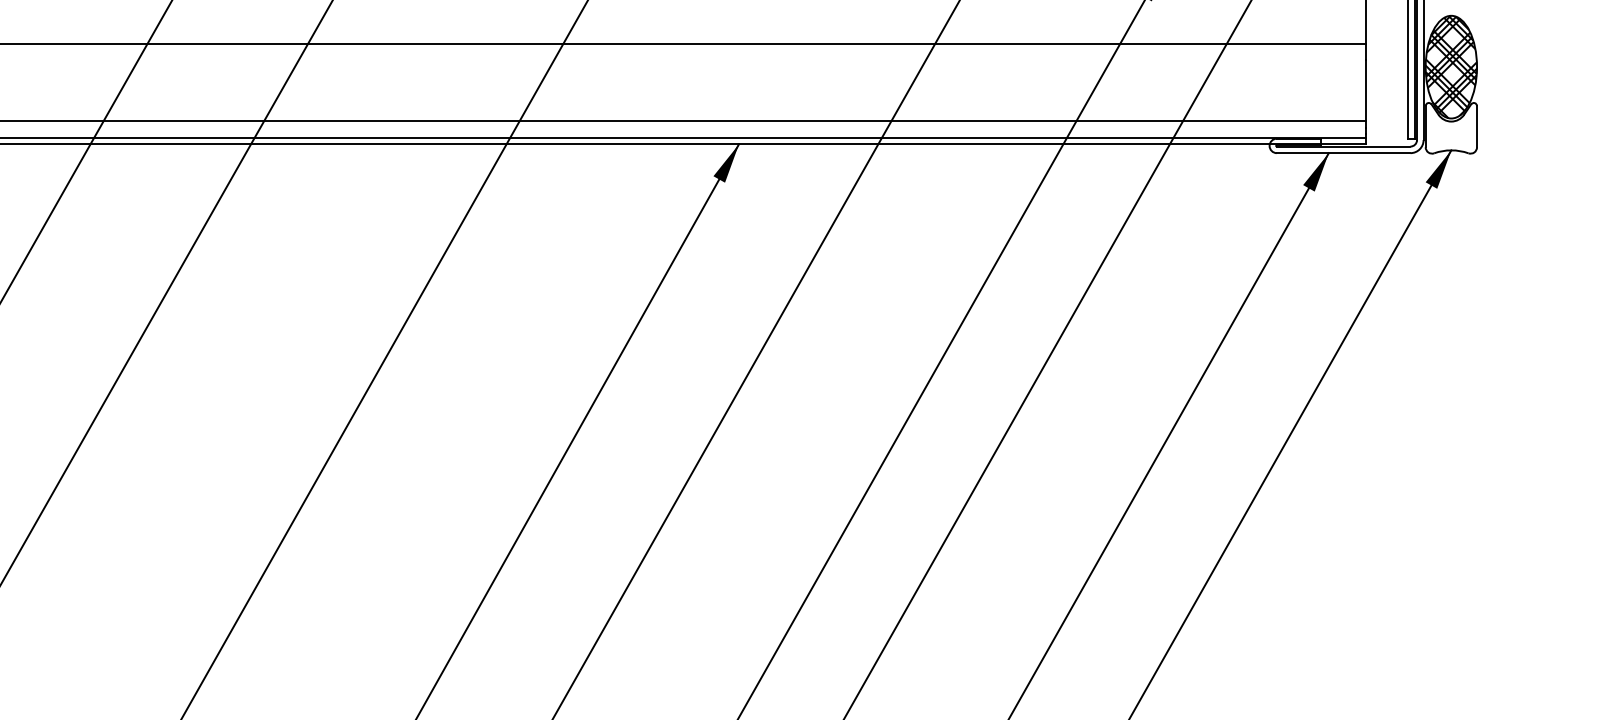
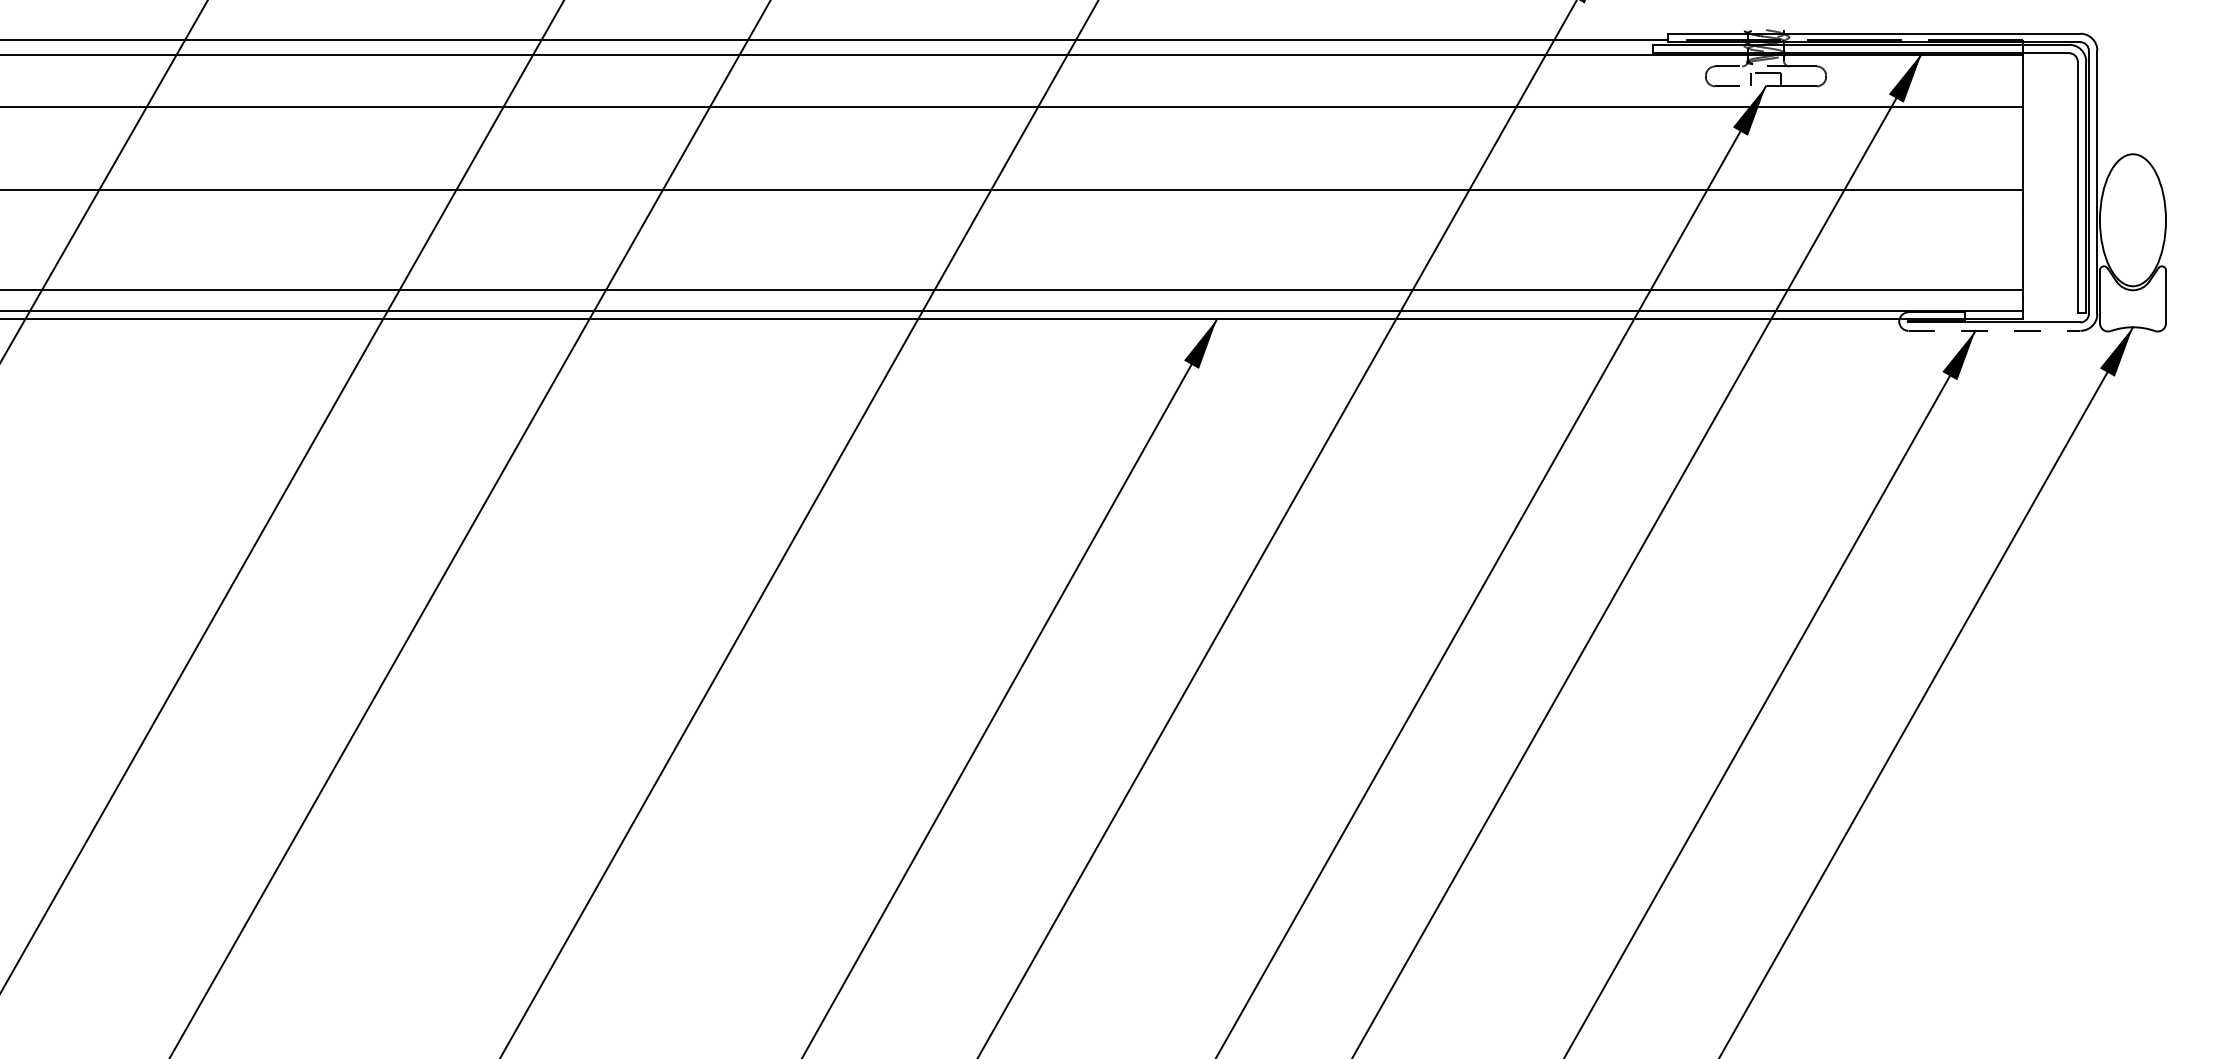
hatch: (1450, 66) -> (2132, 219), removed
line: (1343, 152) -> (1994, 330), solid -> dashed

